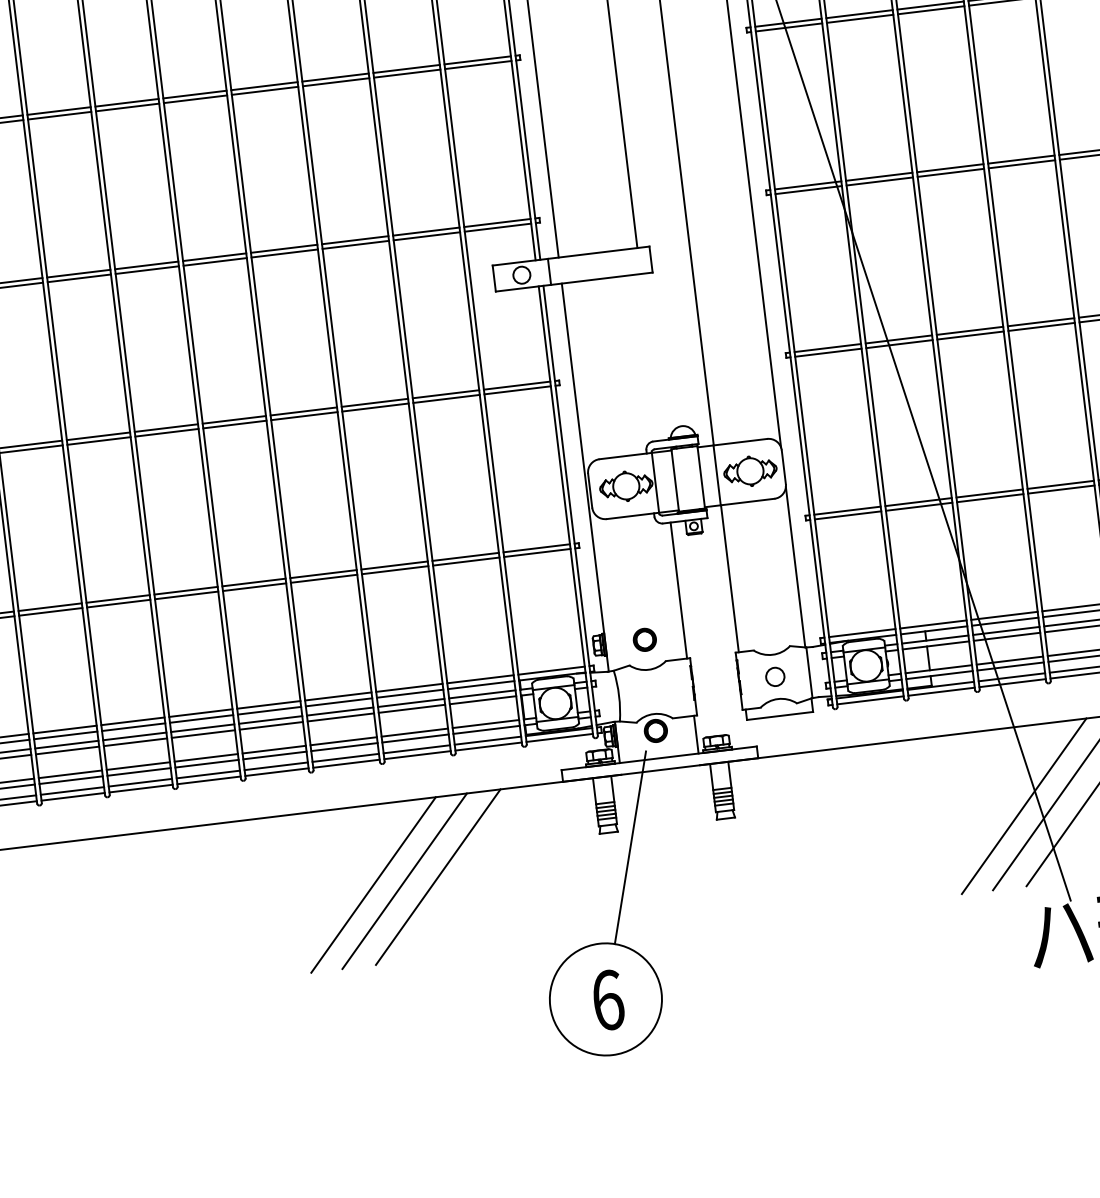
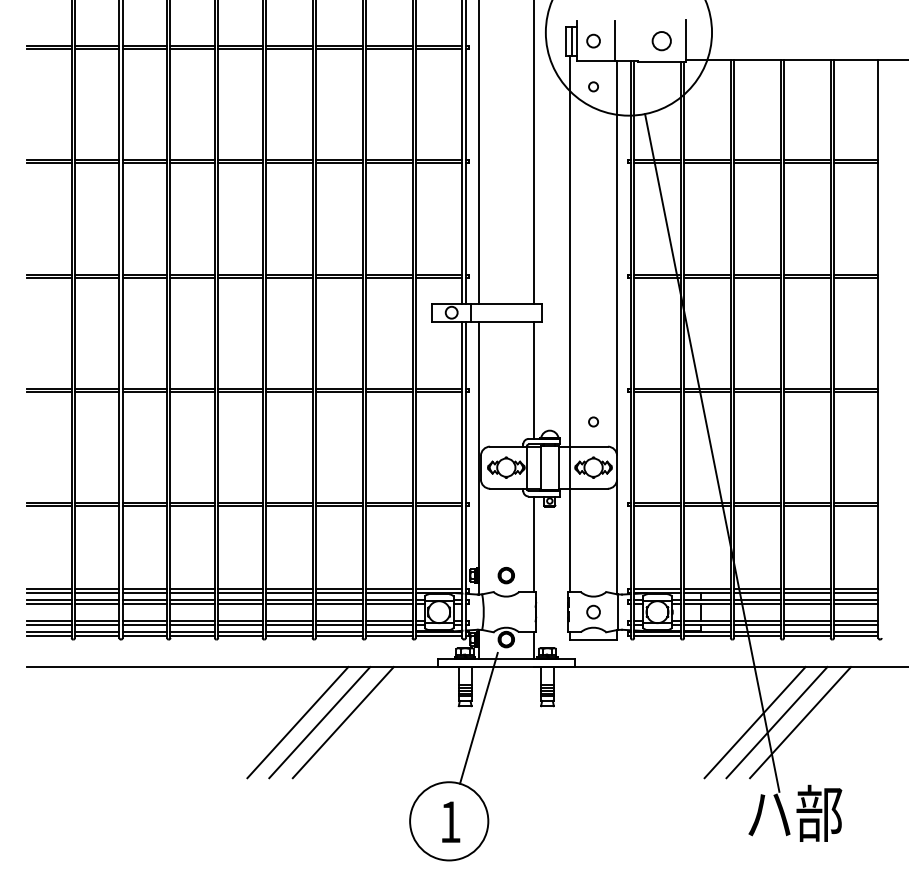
line: (651, 355) -> (534, 379), added
circle: (742, 405) -> (593, 421), added
text: (607, 1000) -> (450, 822), 6 -> 1

